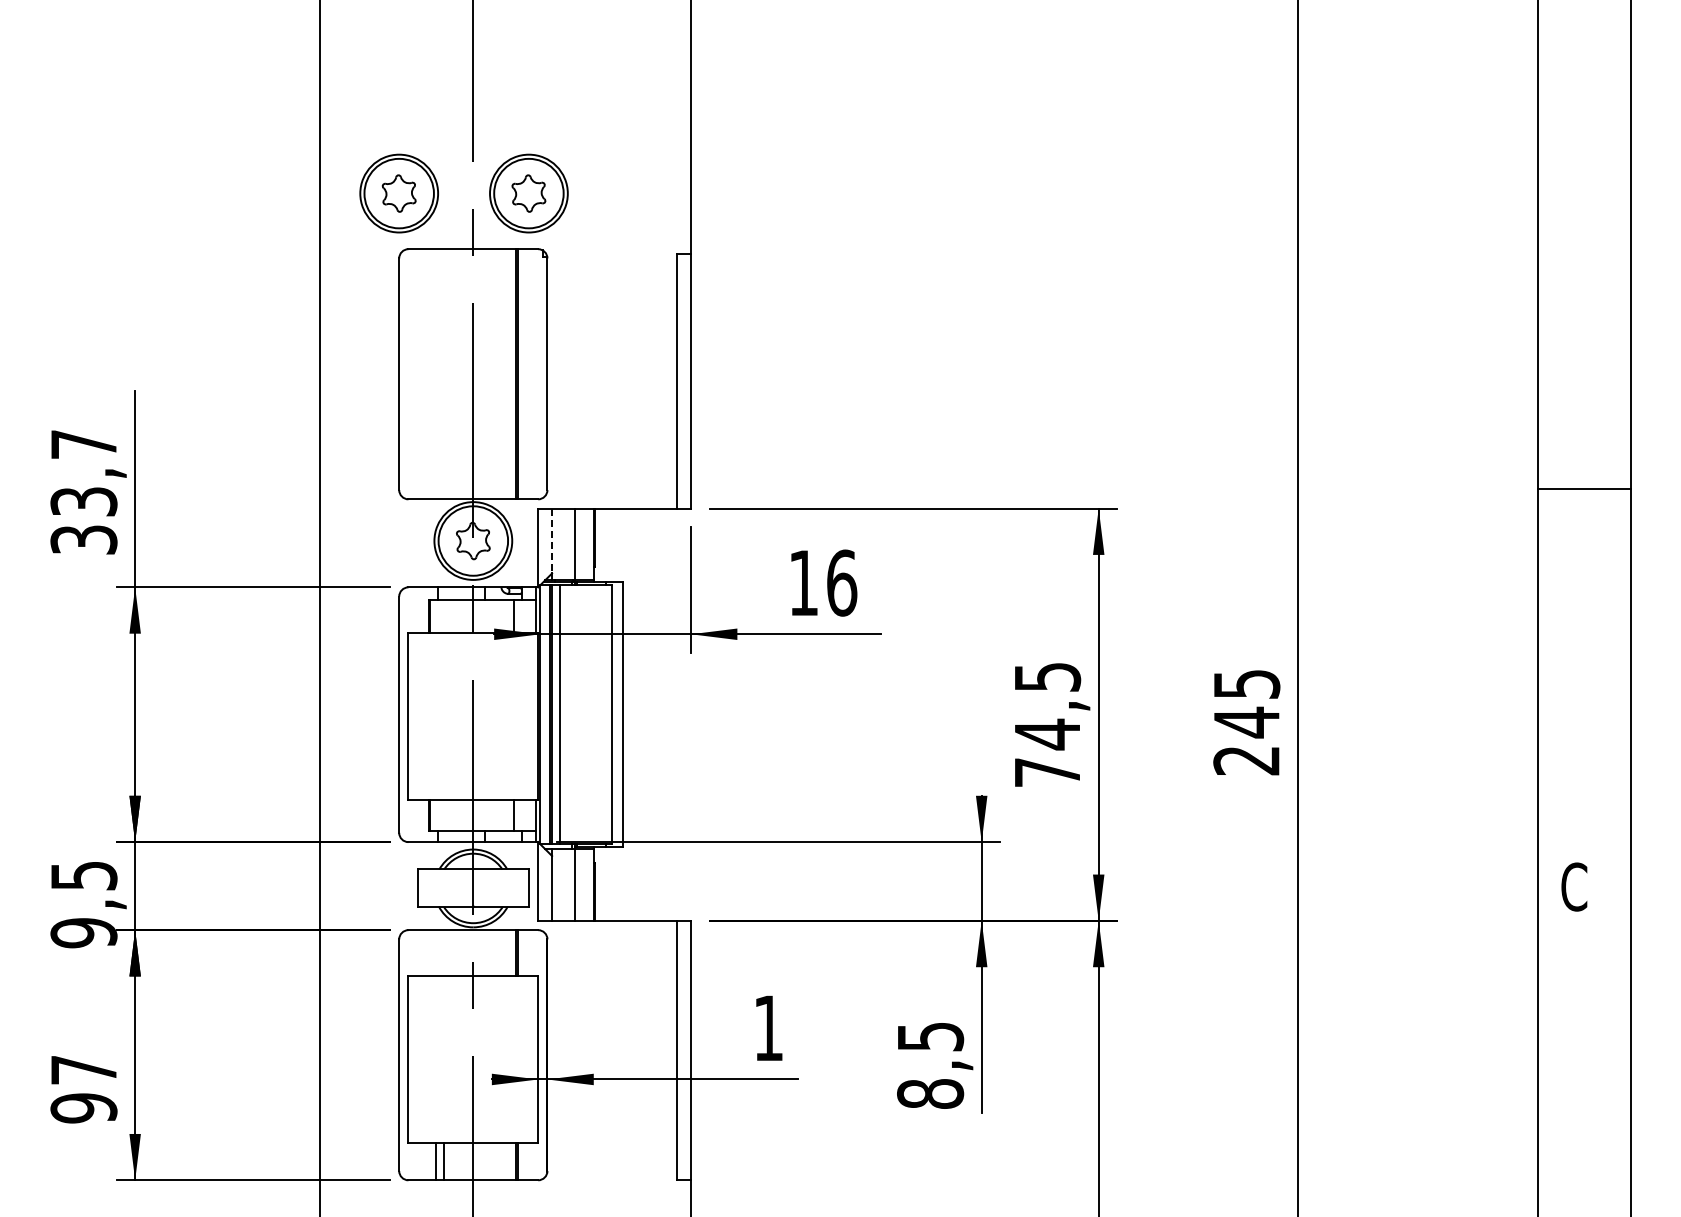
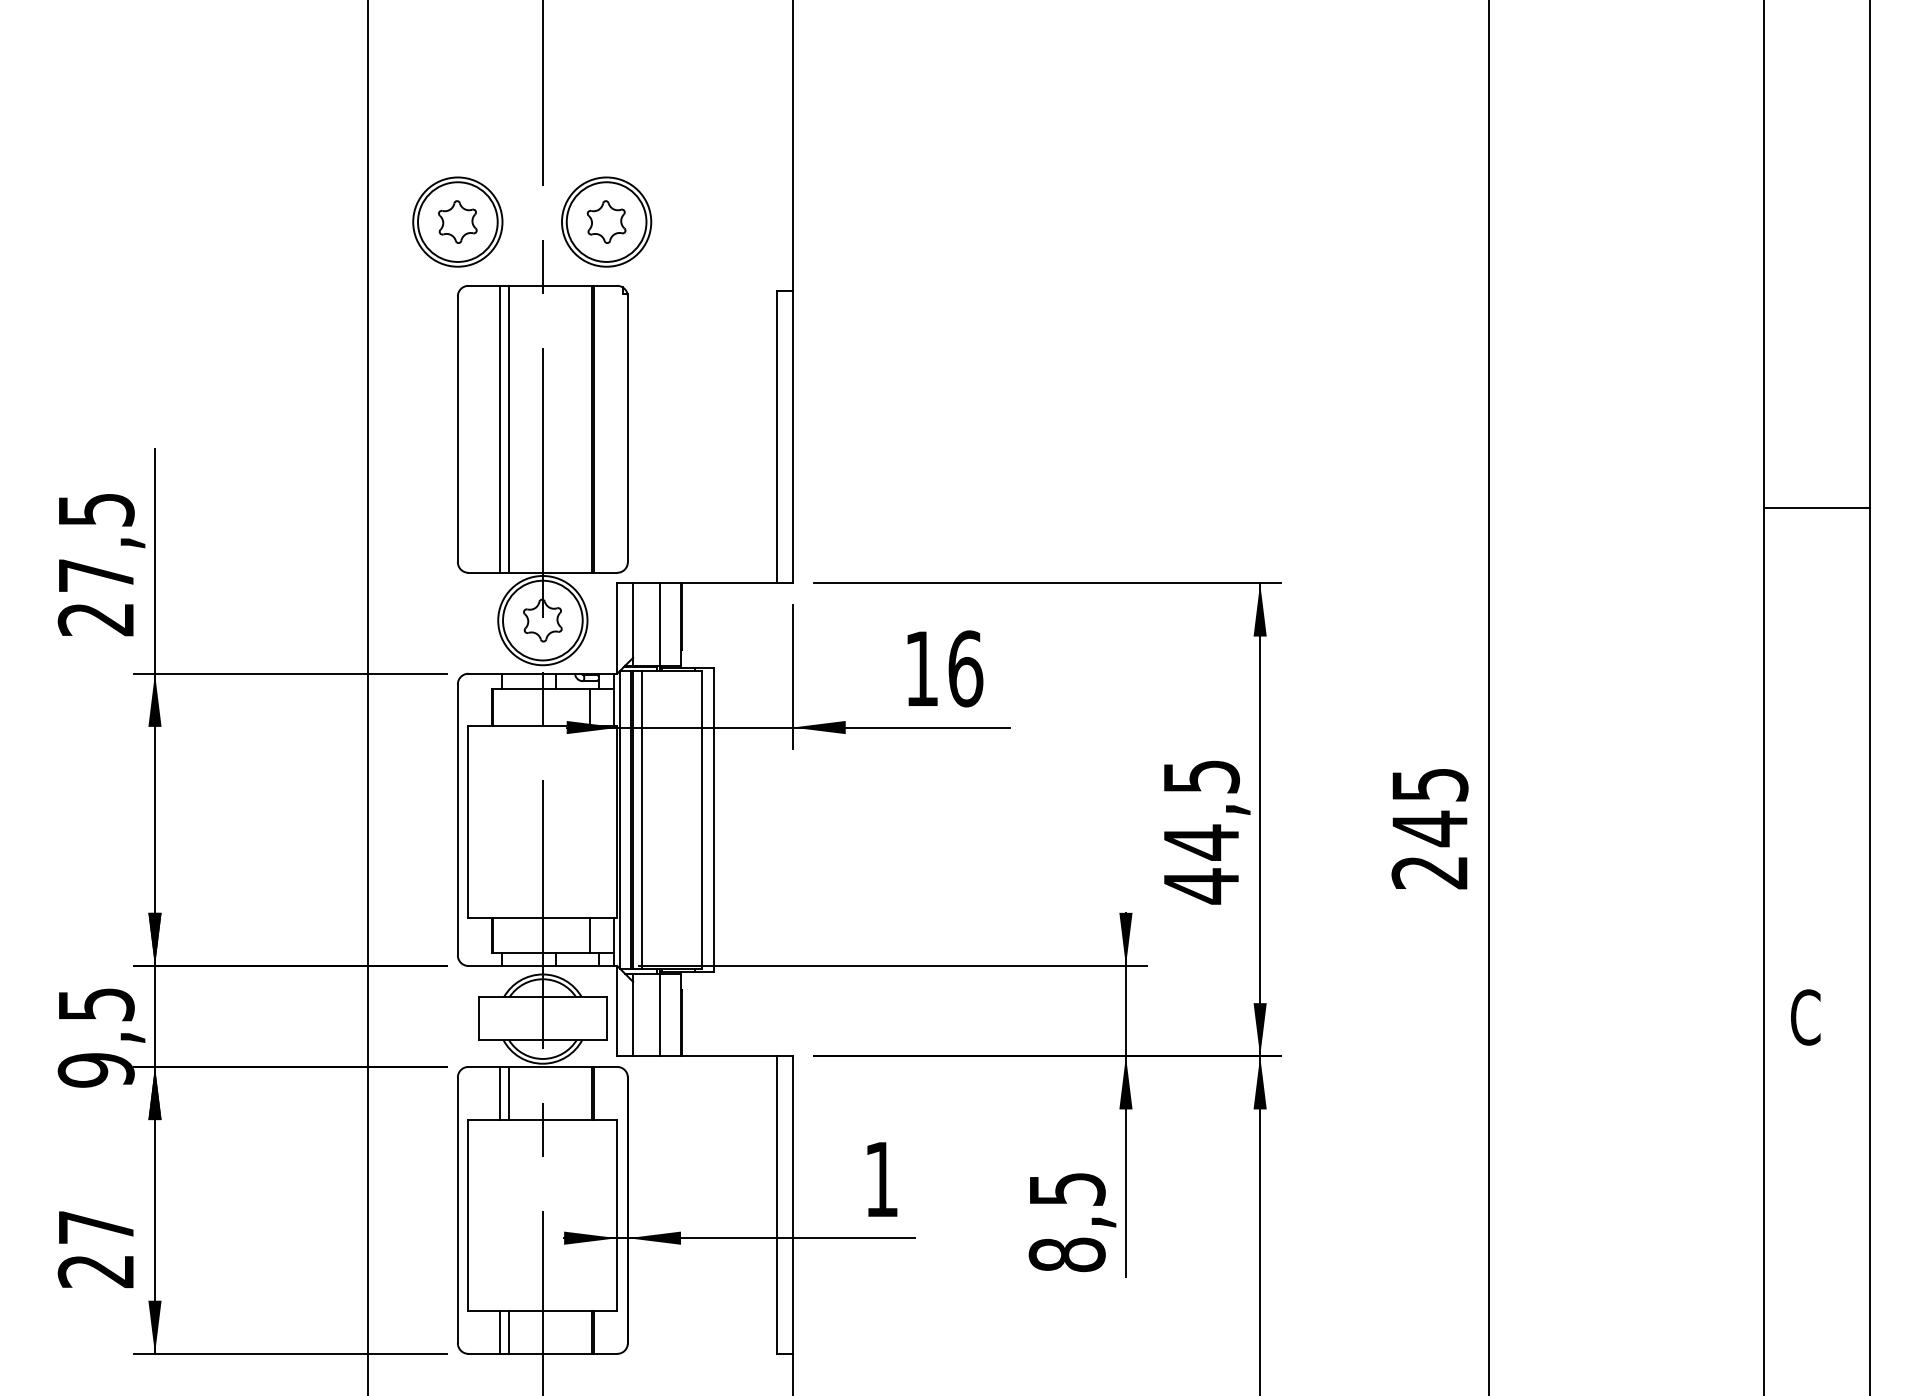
line: (435, 374) -> (499, 429), added
line: (443, 374) -> (508, 429), added
line: (1583, 488) -> (1816, 507), moved
text: (83, 492) -> (95, 564), 33,7 -> 27,5
line: (552, 541) -> (633, 621), dashed -> solid
text: (1047, 772) -> (1201, 886), 74,5 -> 44,5
line: (435, 953) -> (499, 1093), added
line: (443, 953) -> (508, 1093), added
text: (83, 1108) -> (95, 1271), 97 -> 27

